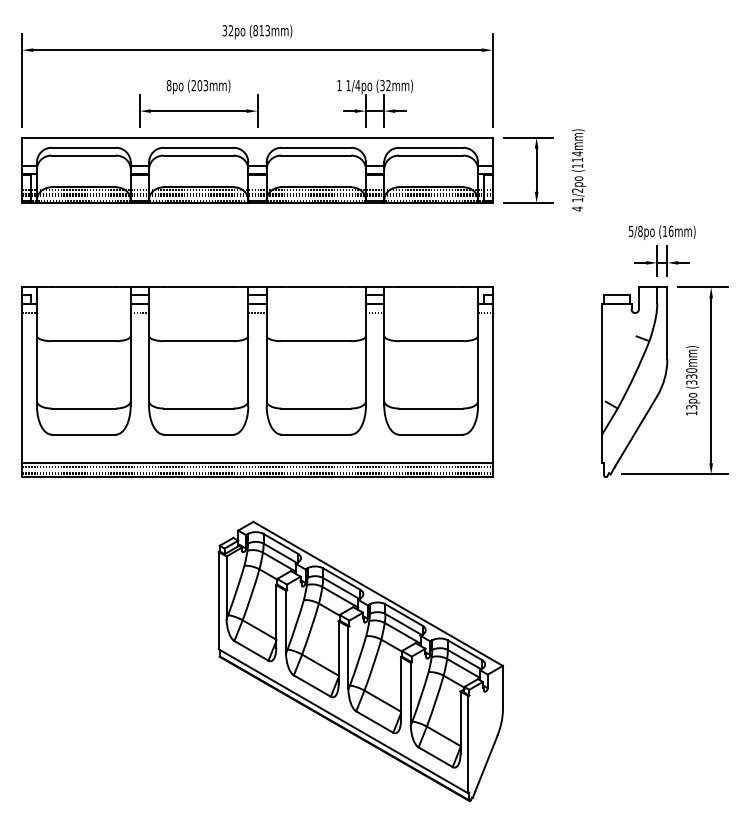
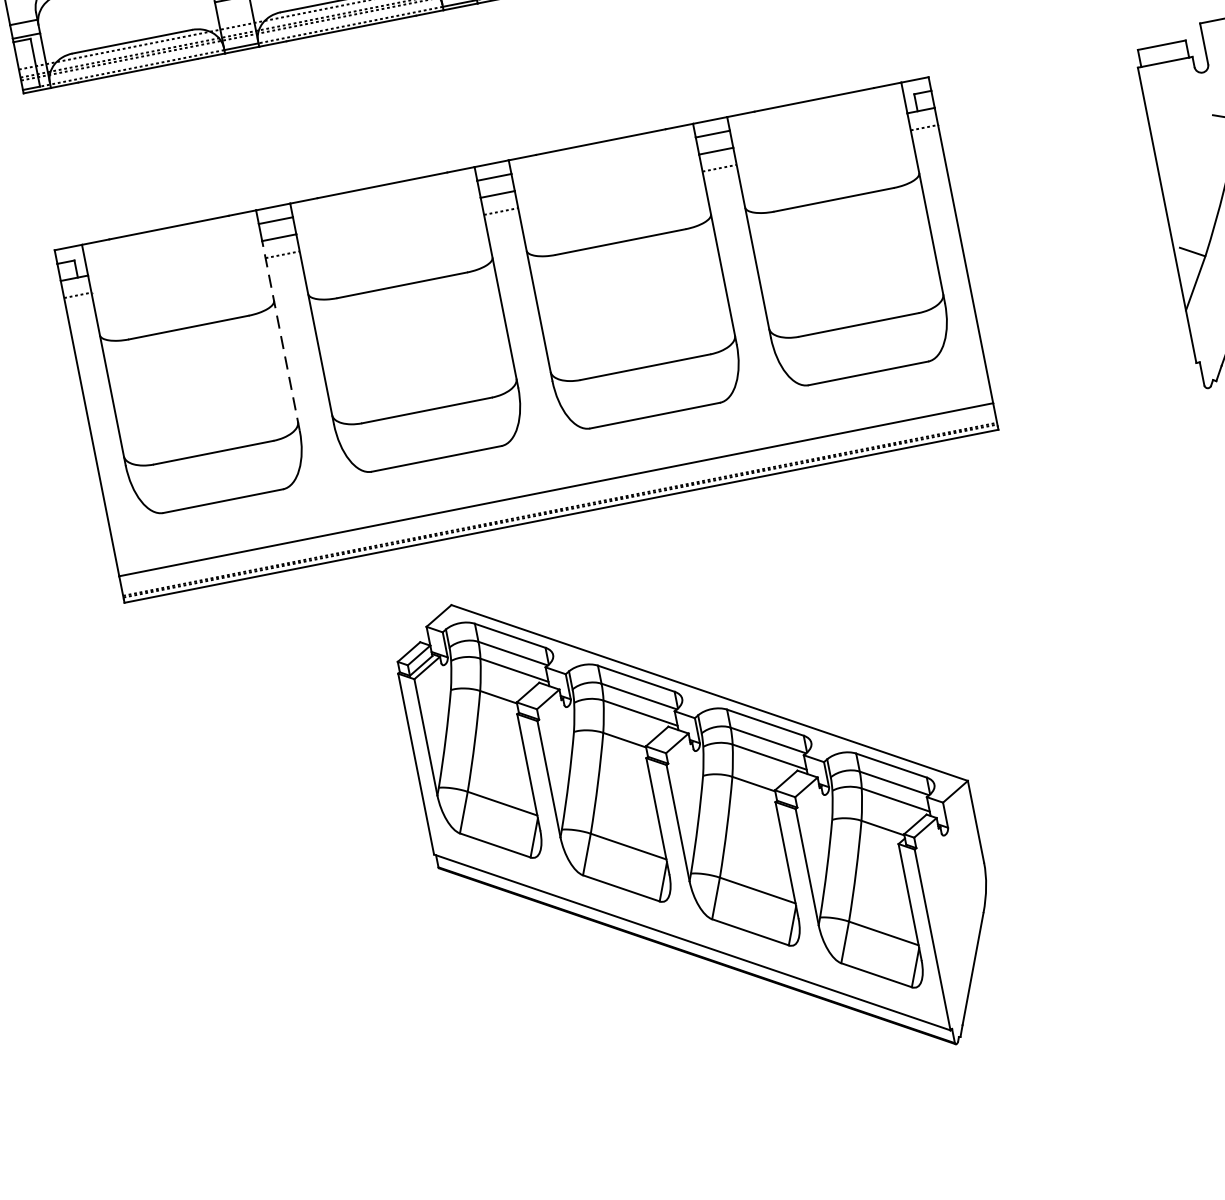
line: (130, 354) -> (280, 335), solid -> dashed
line: (257, 466) -> (557, 496), removed
part: (360, 661) -> (701, 825), moved

